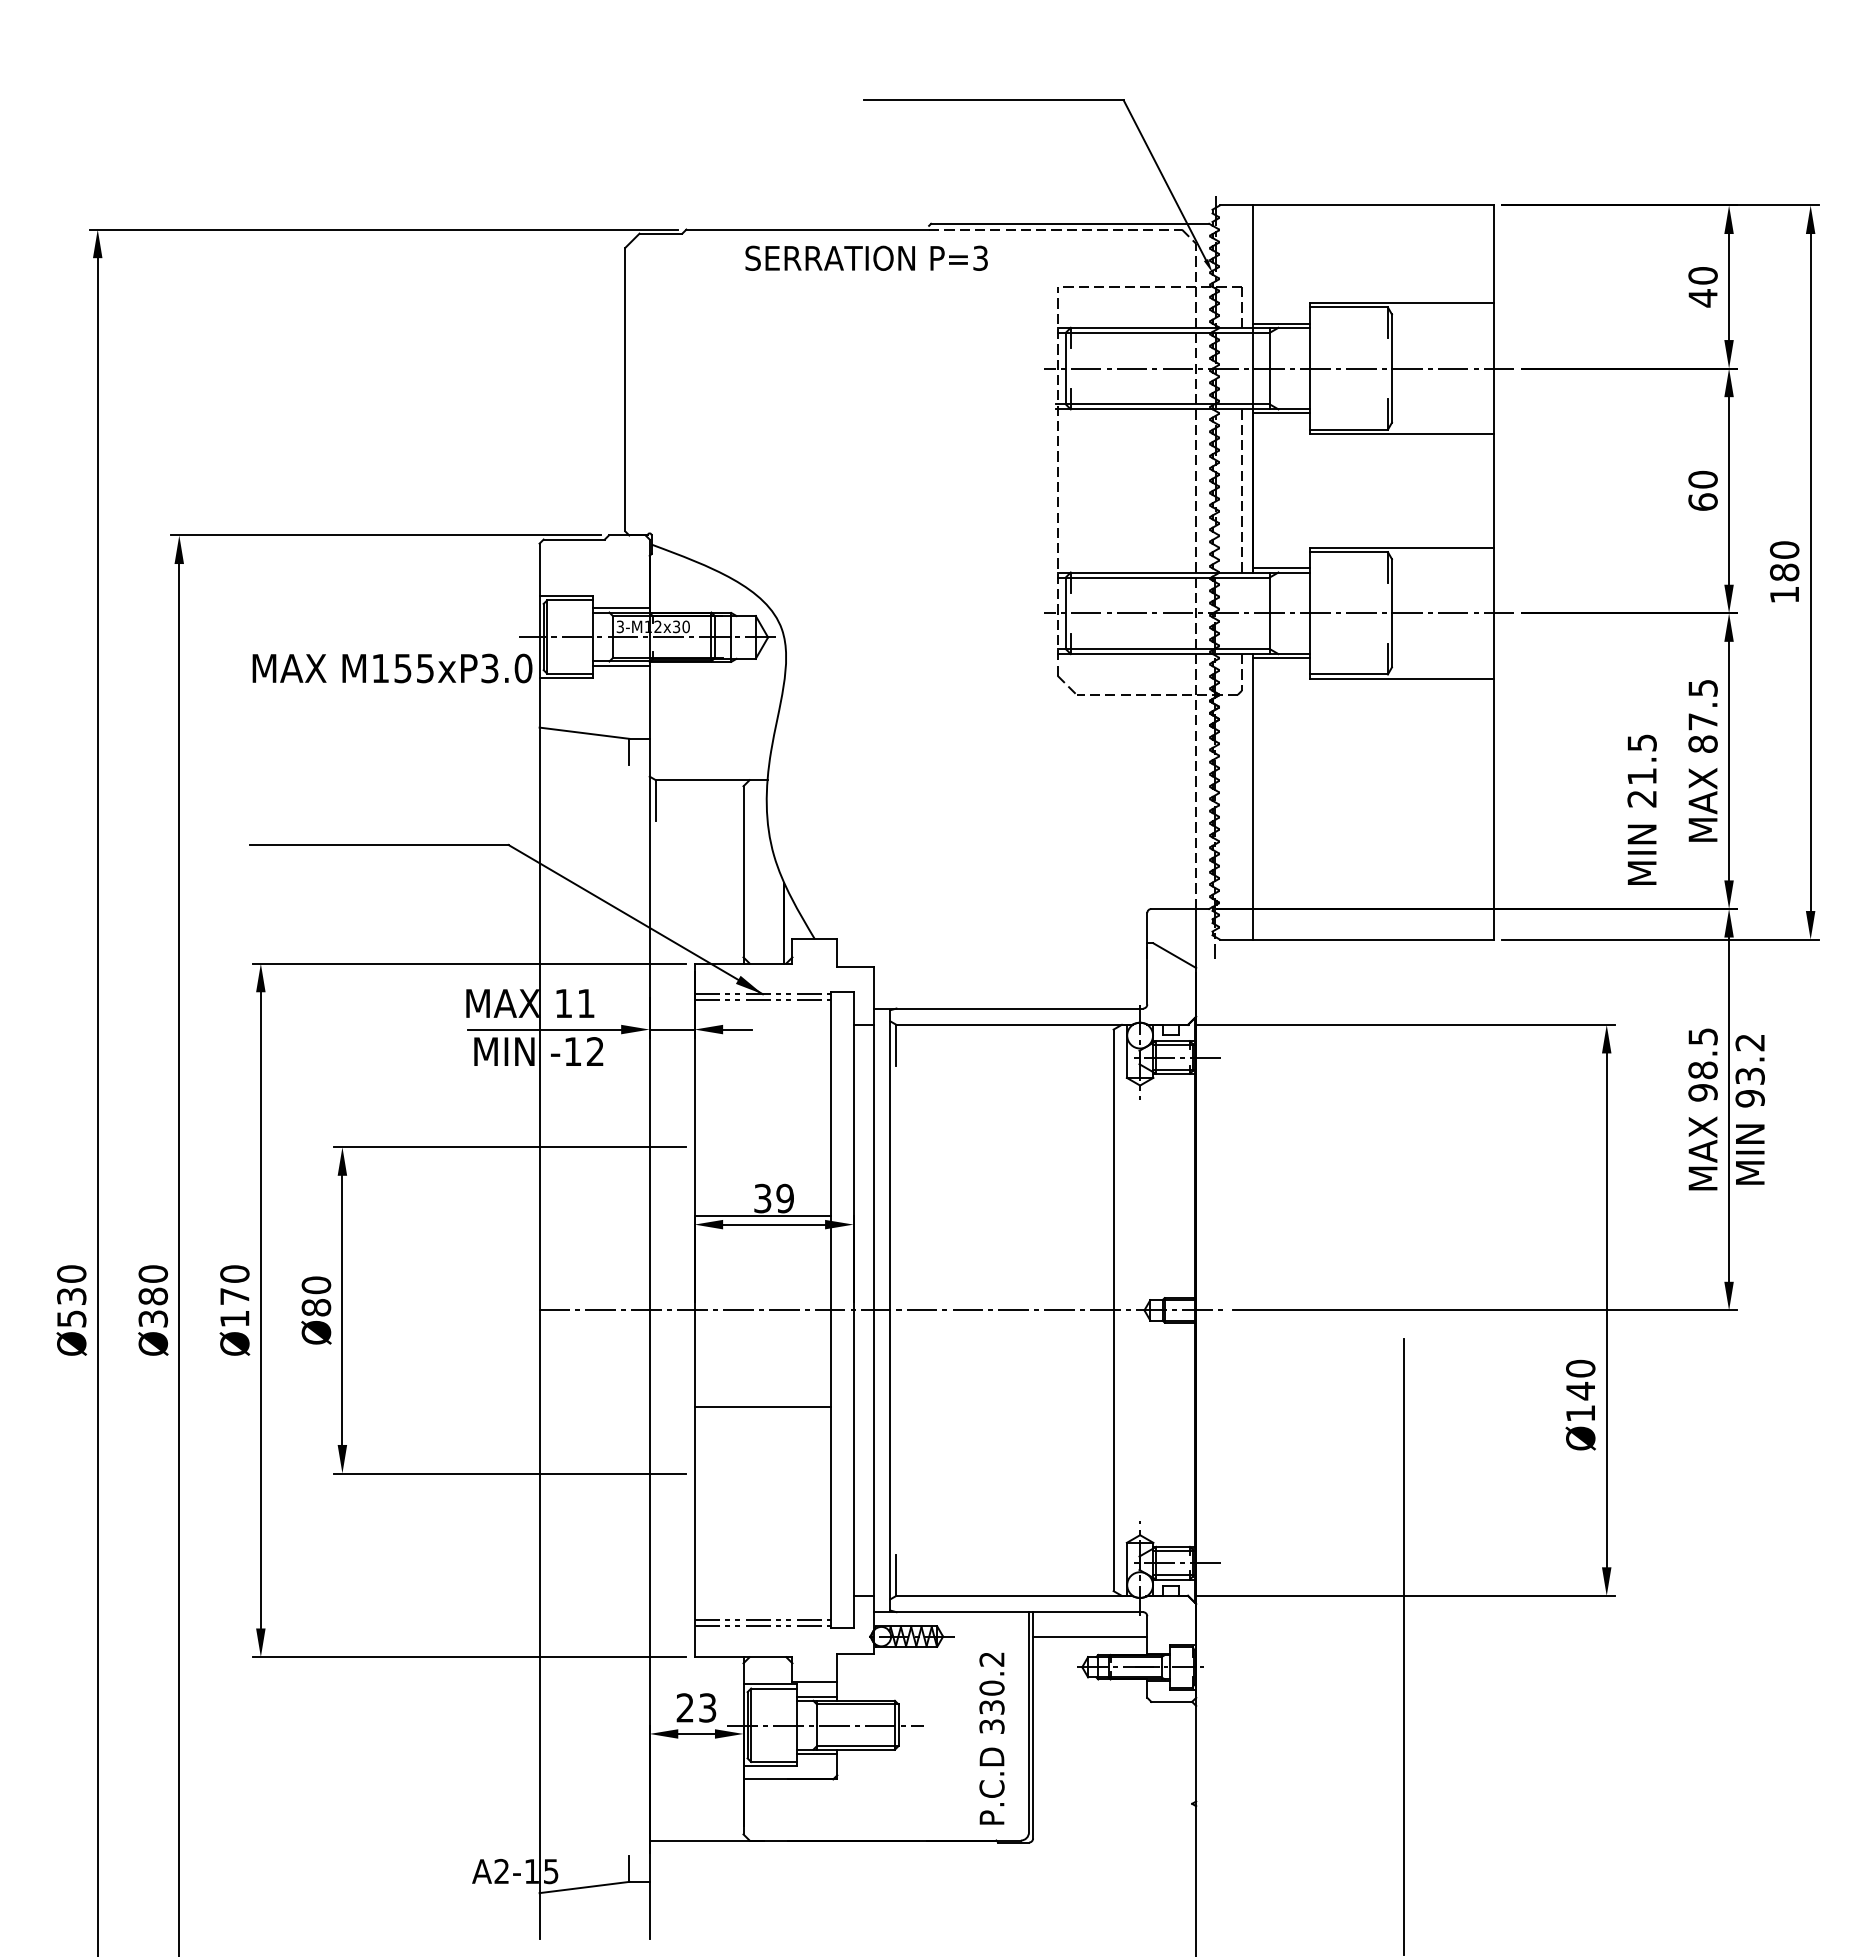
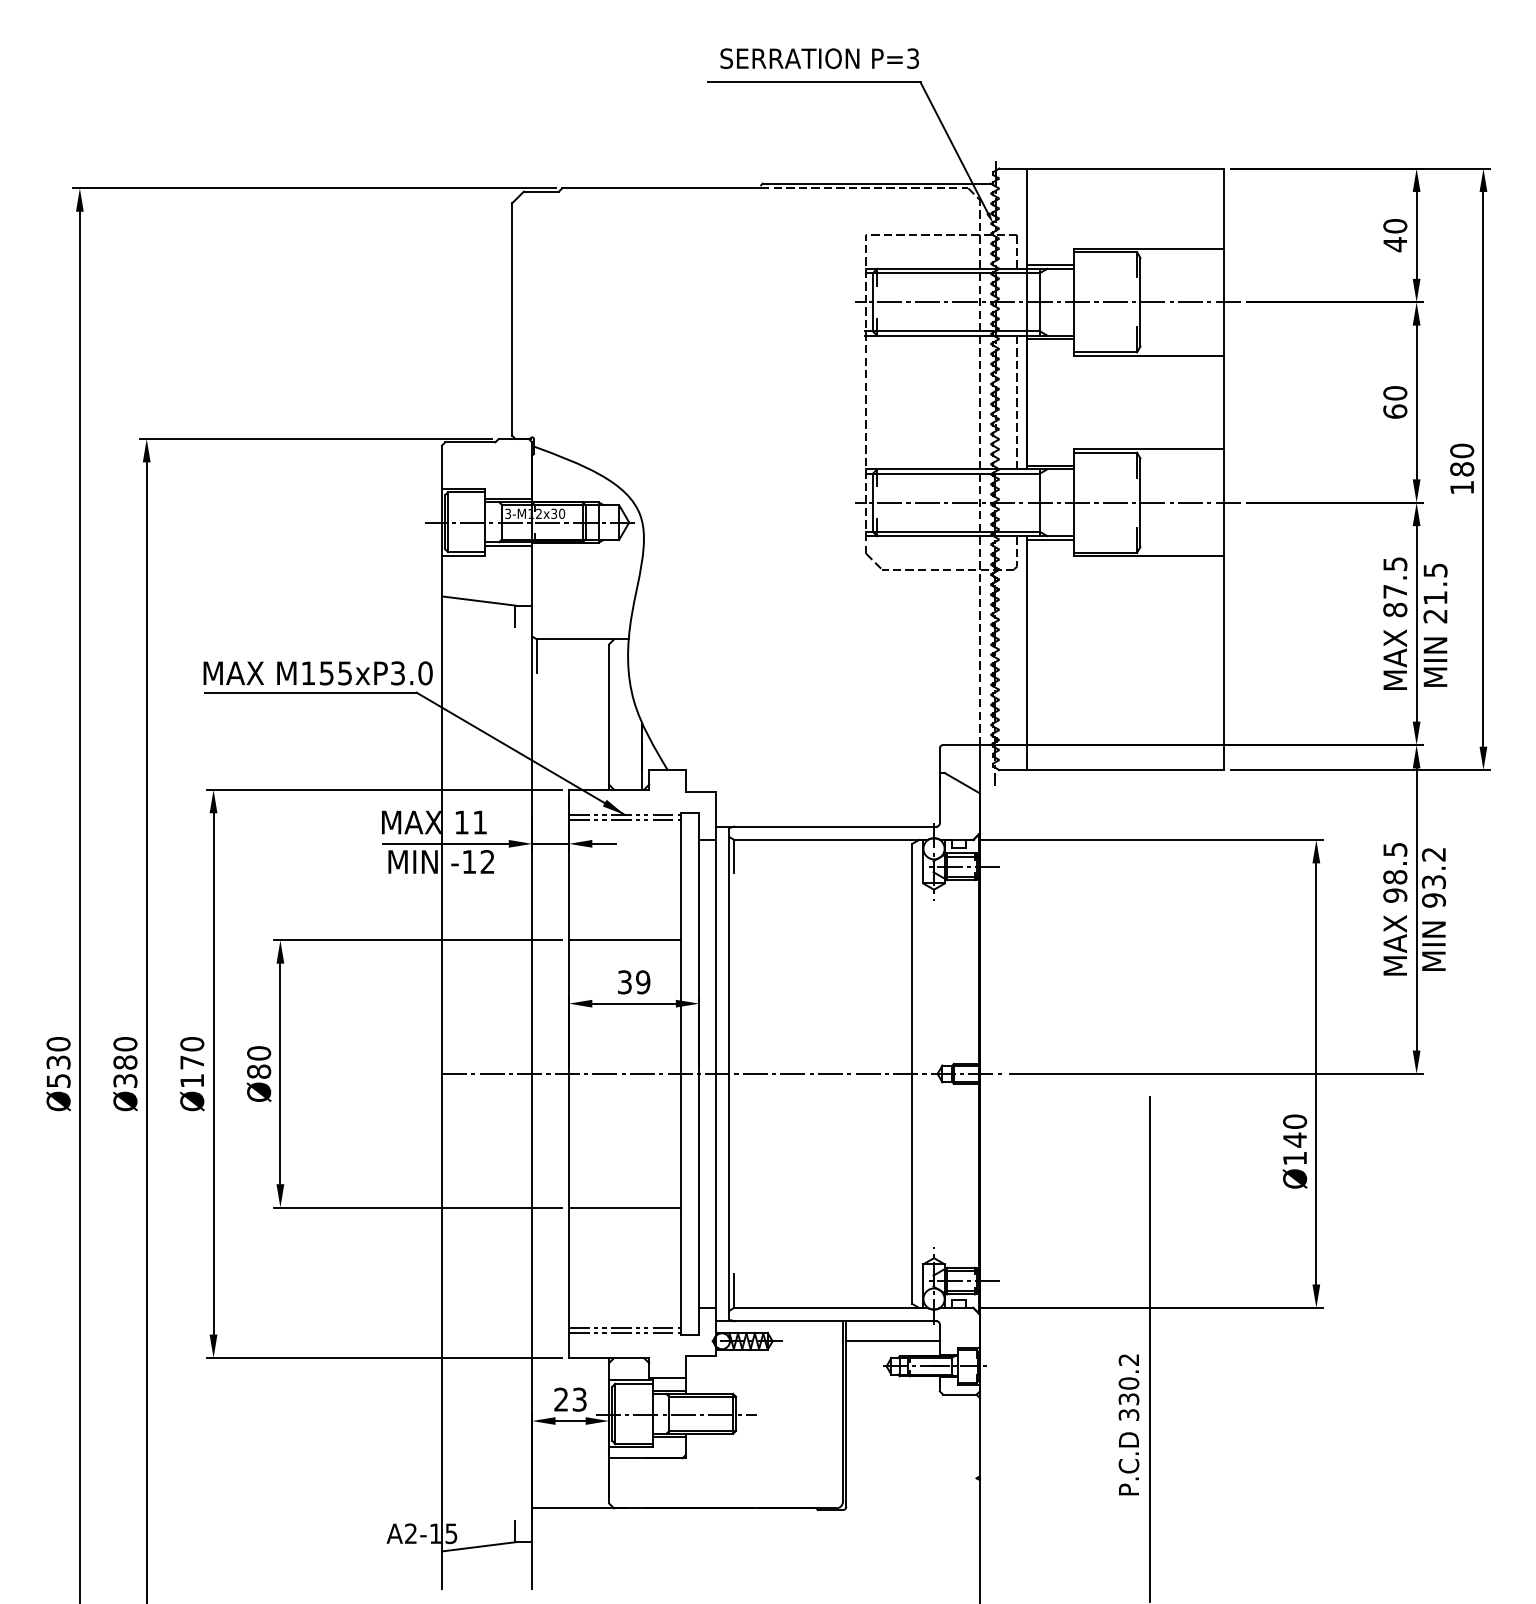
text: (866, 257) -> (819, 57), moved
text: (392, 668) -> (318, 673), moved
text: (1641, 809) -> (1434, 625), moved
line: (762, 1216) -> (624, 940), moved
line: (762, 1406) -> (624, 1207), moved
text: (991, 1738) -> (1128, 1424), moved

